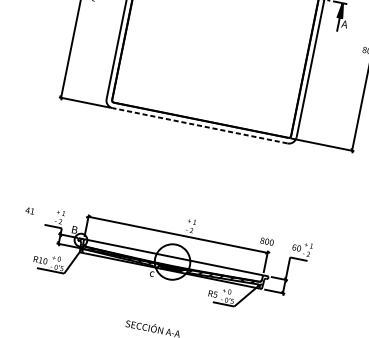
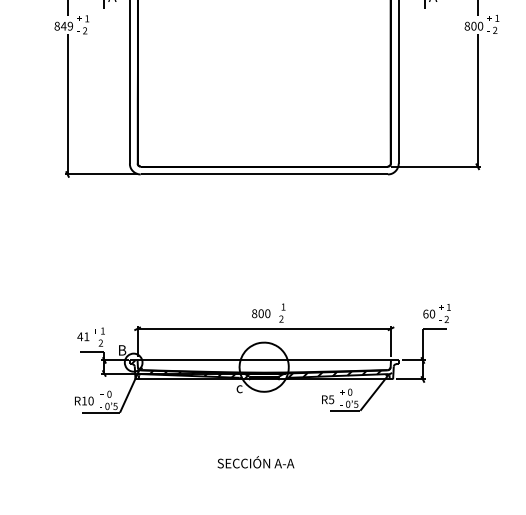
line: (200, 125) -> (264, 174), dashed -> solid
text: (30, 210) -> (83, 336), moved
text: (267, 241) -> (261, 313), moved

